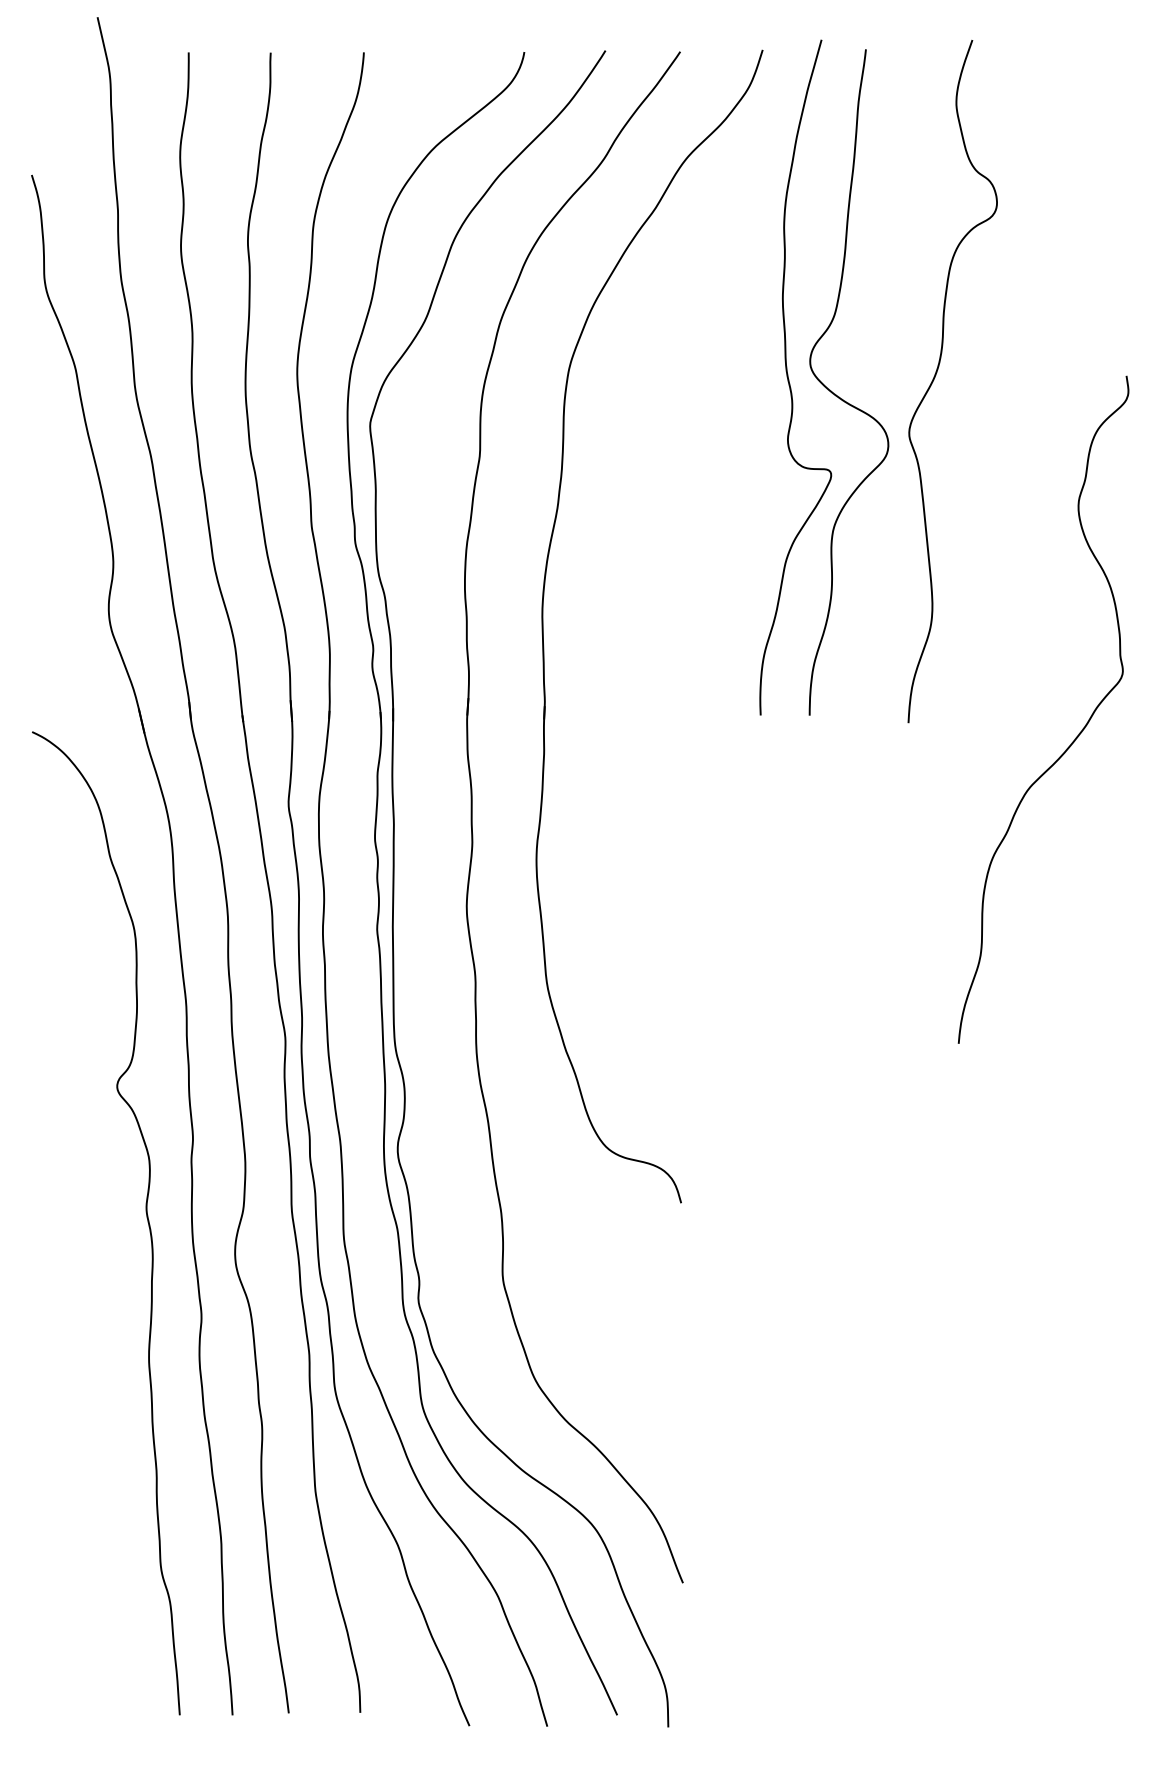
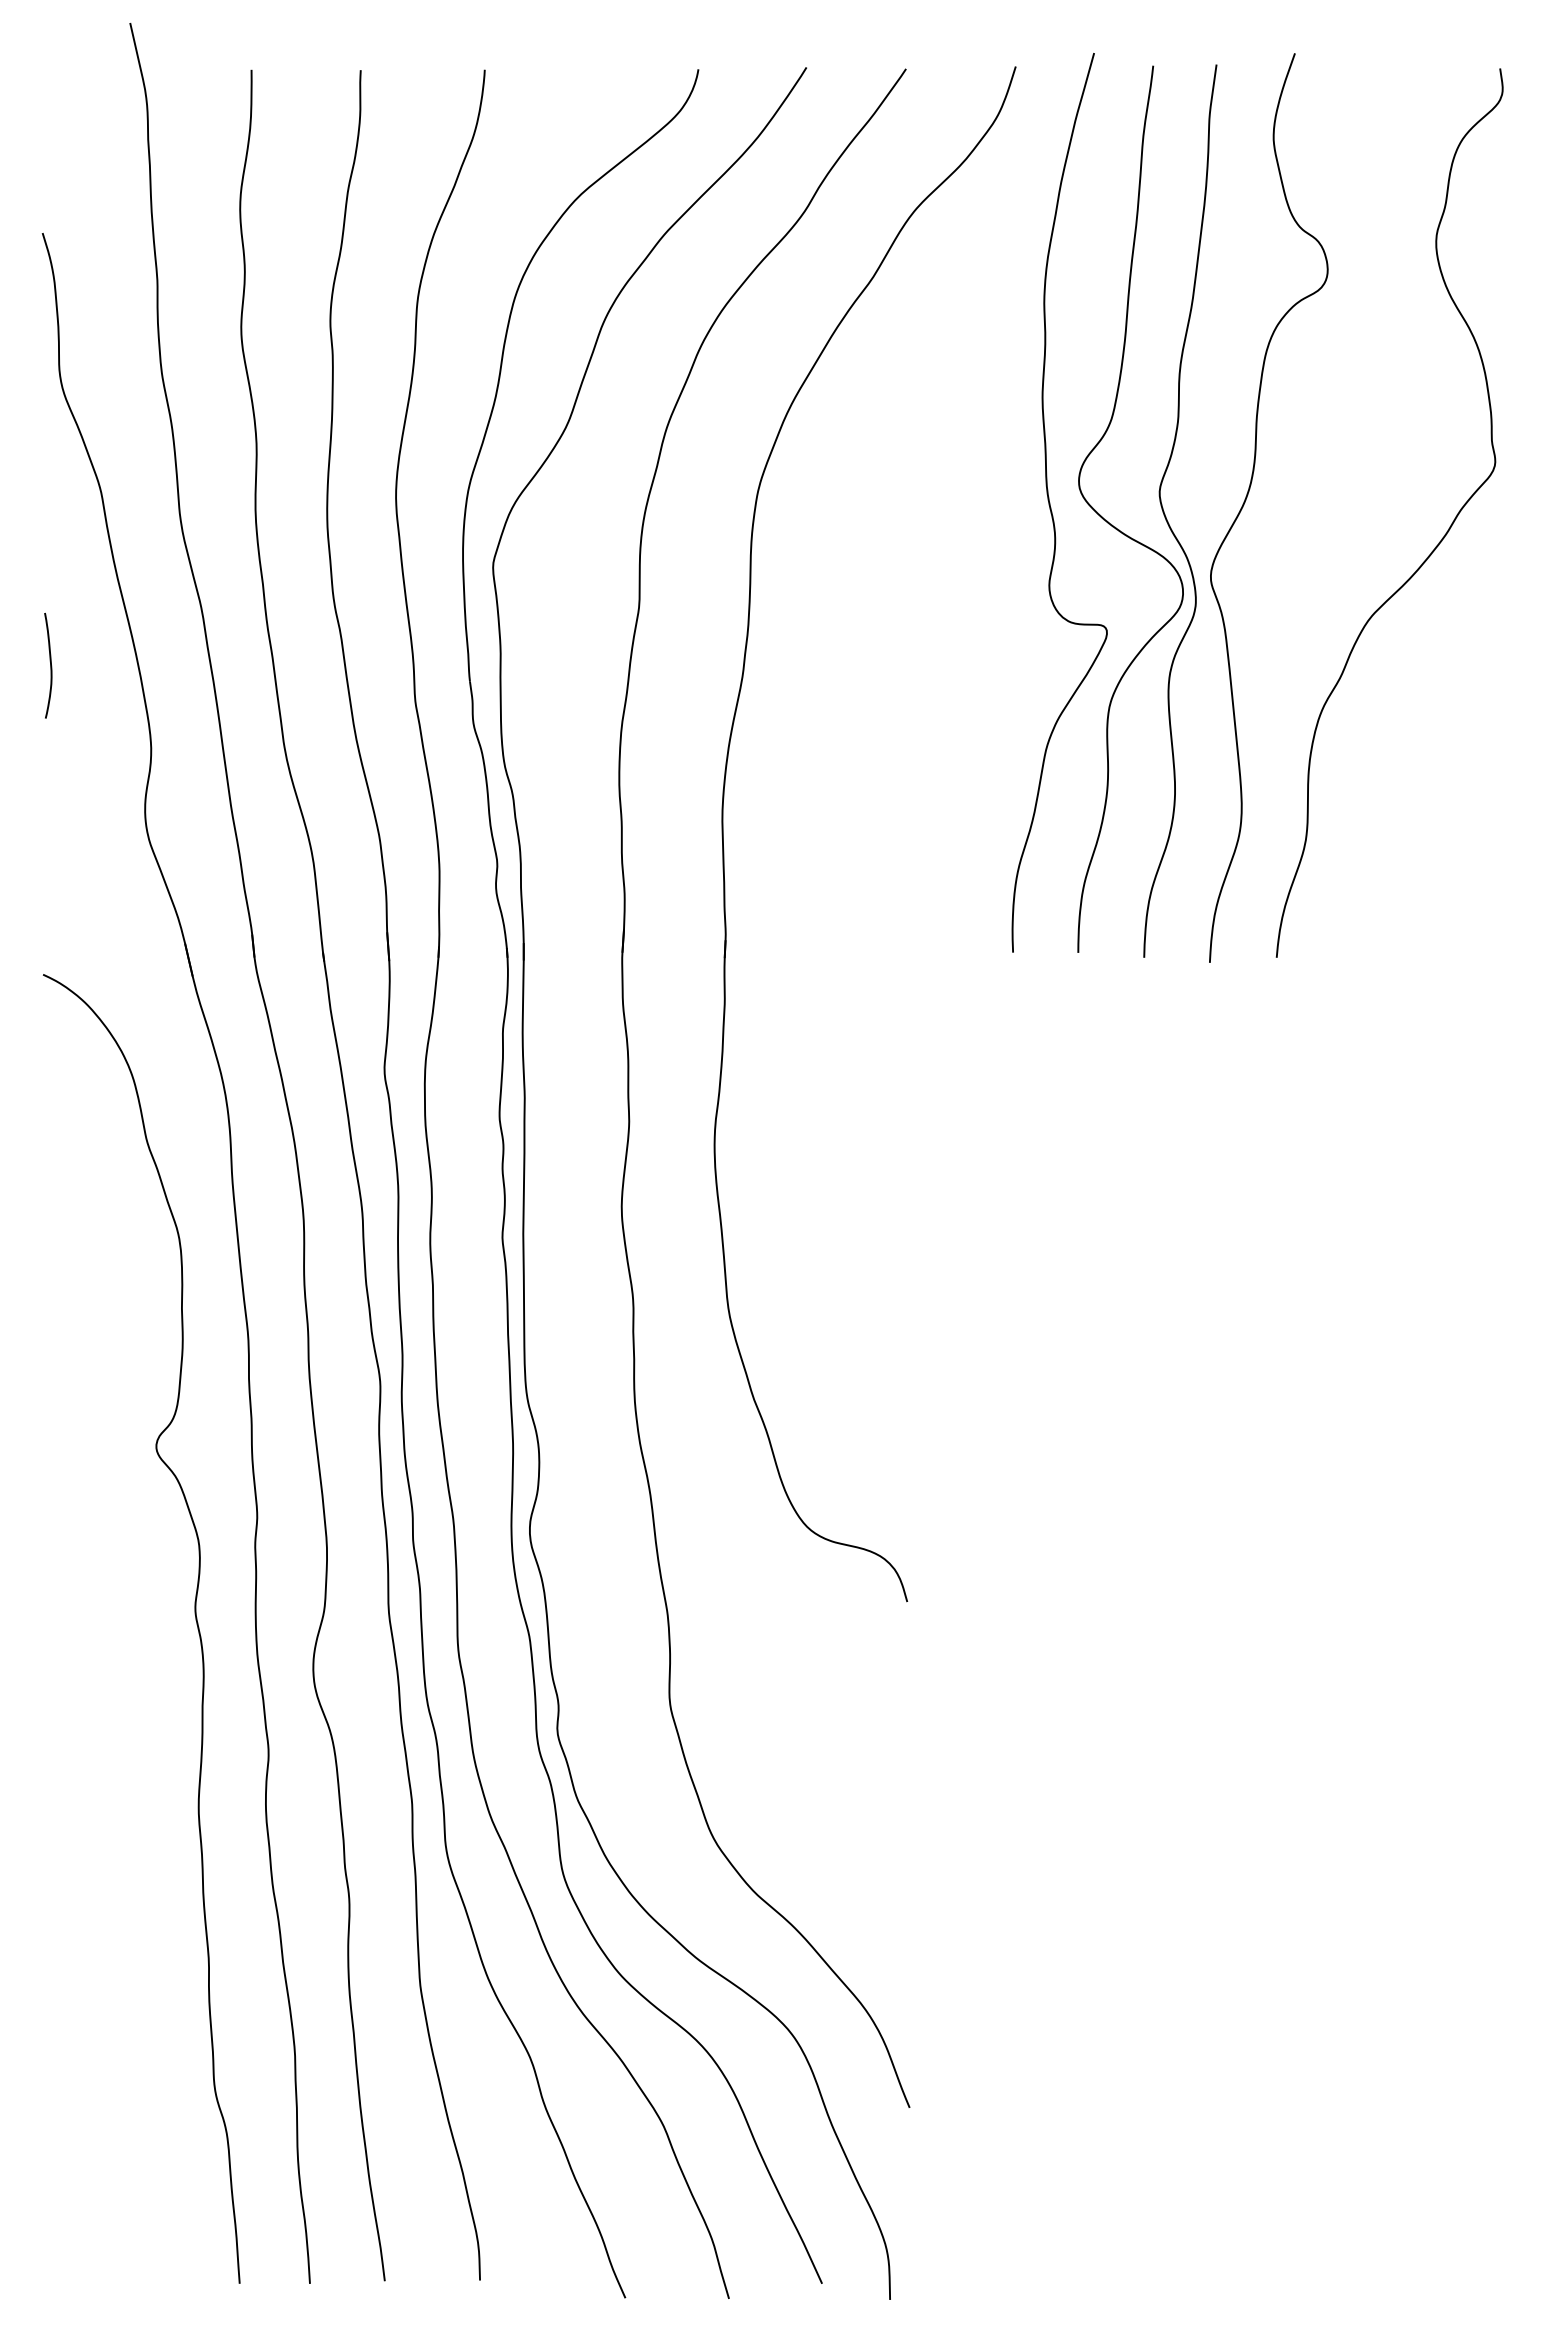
curve: (875, 387) -> (1166, 516), added
curve: (37, 499) -> (50, 665), added
curve: (1077, 734) -> (1435, 546), moved

